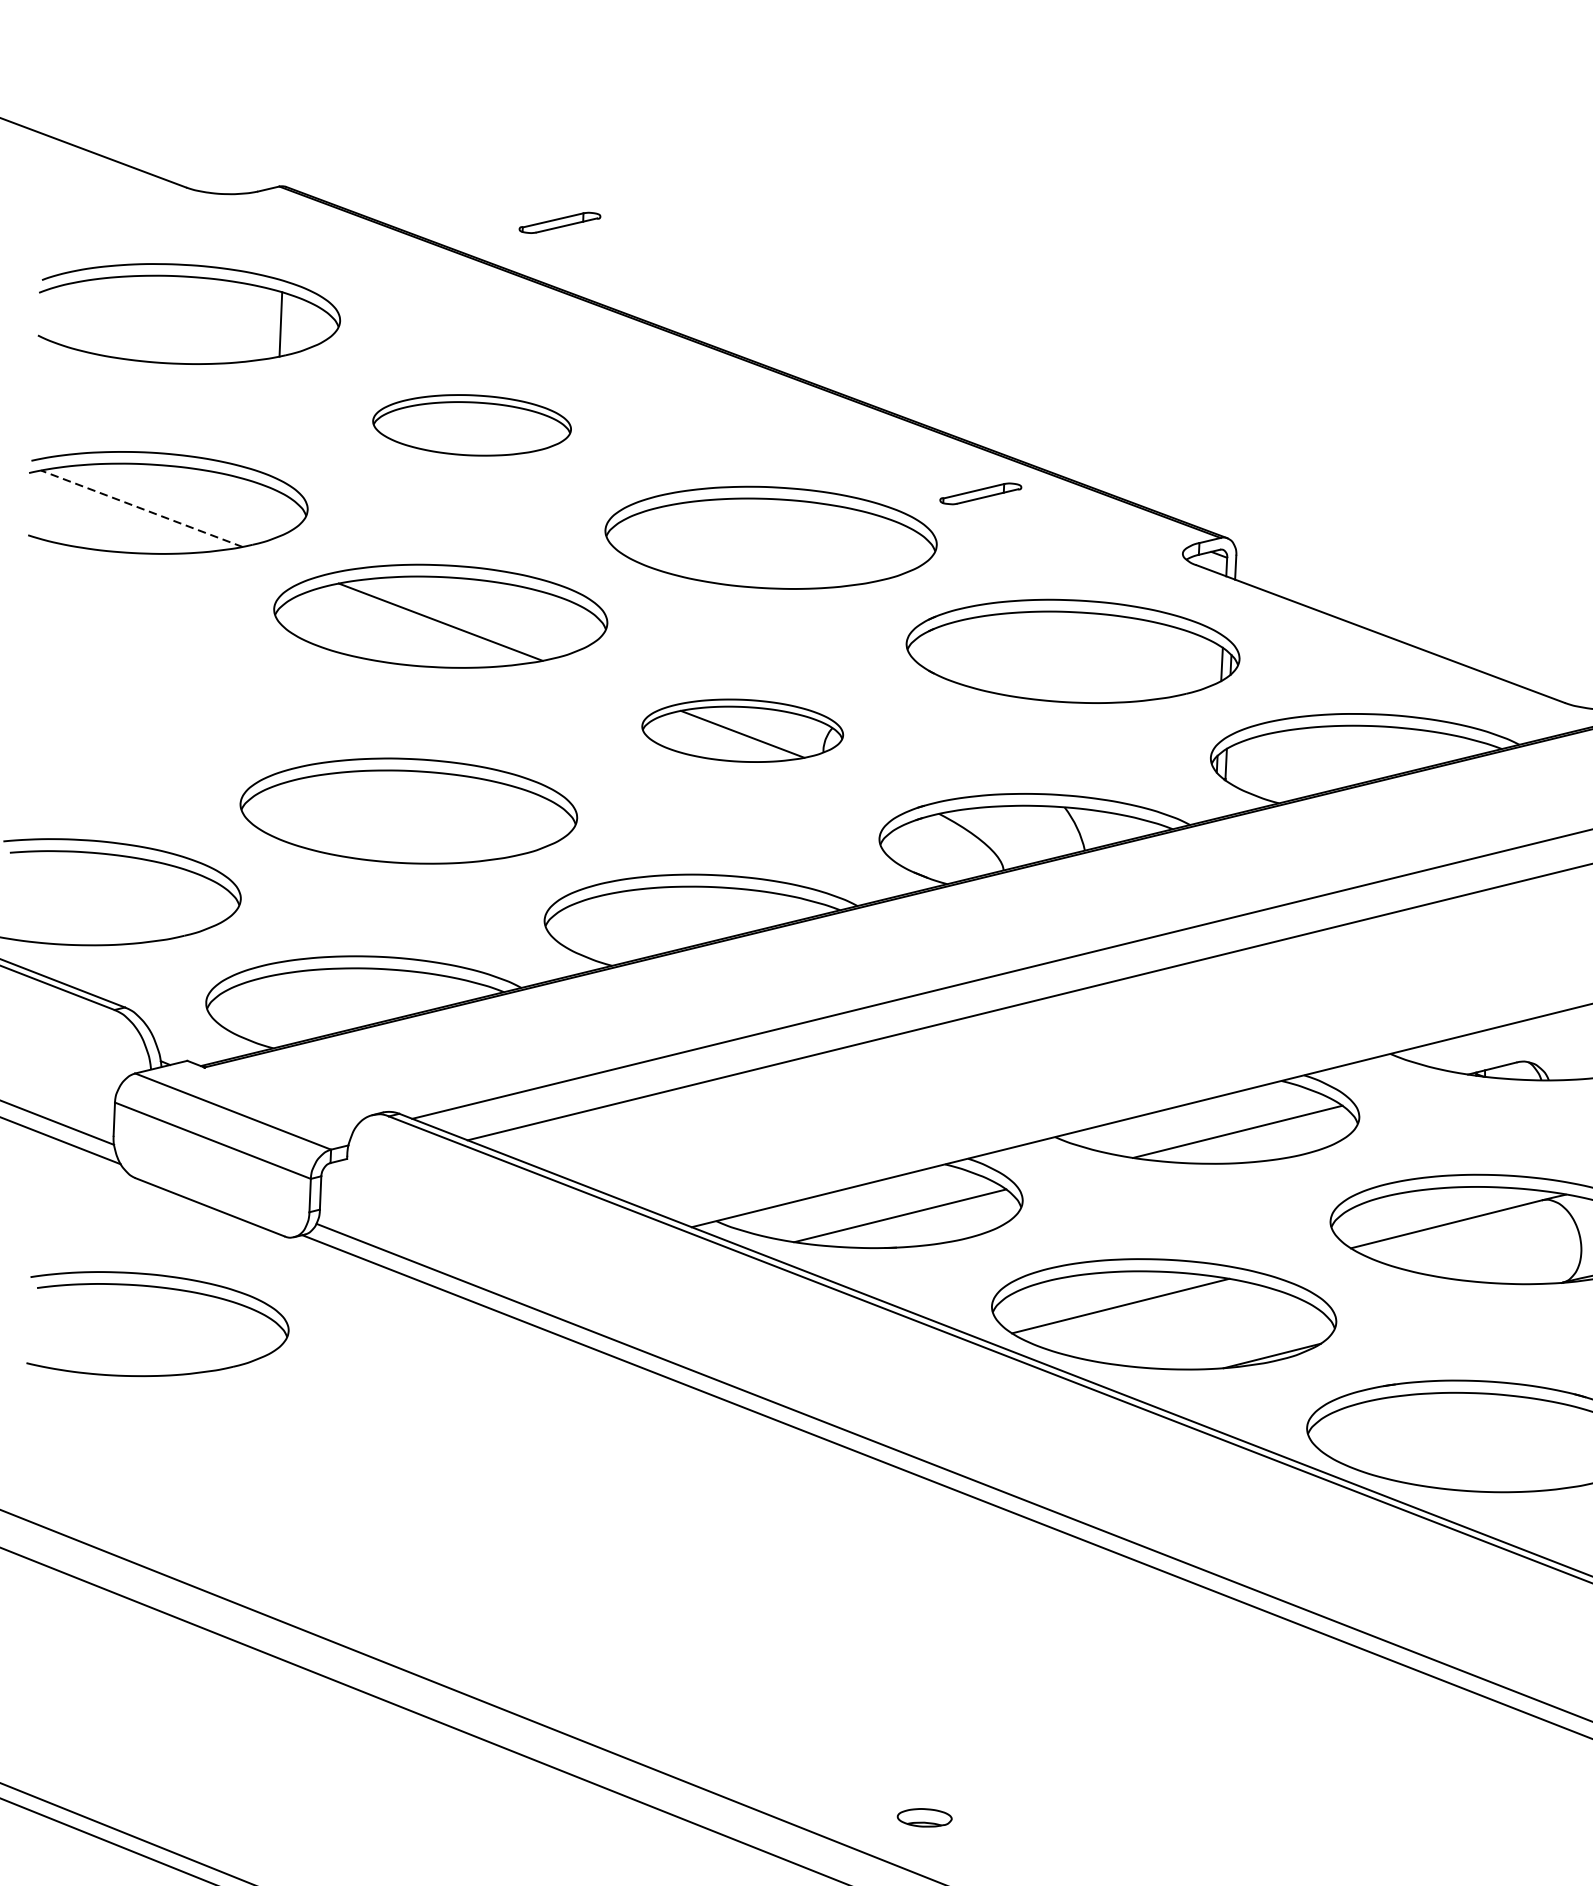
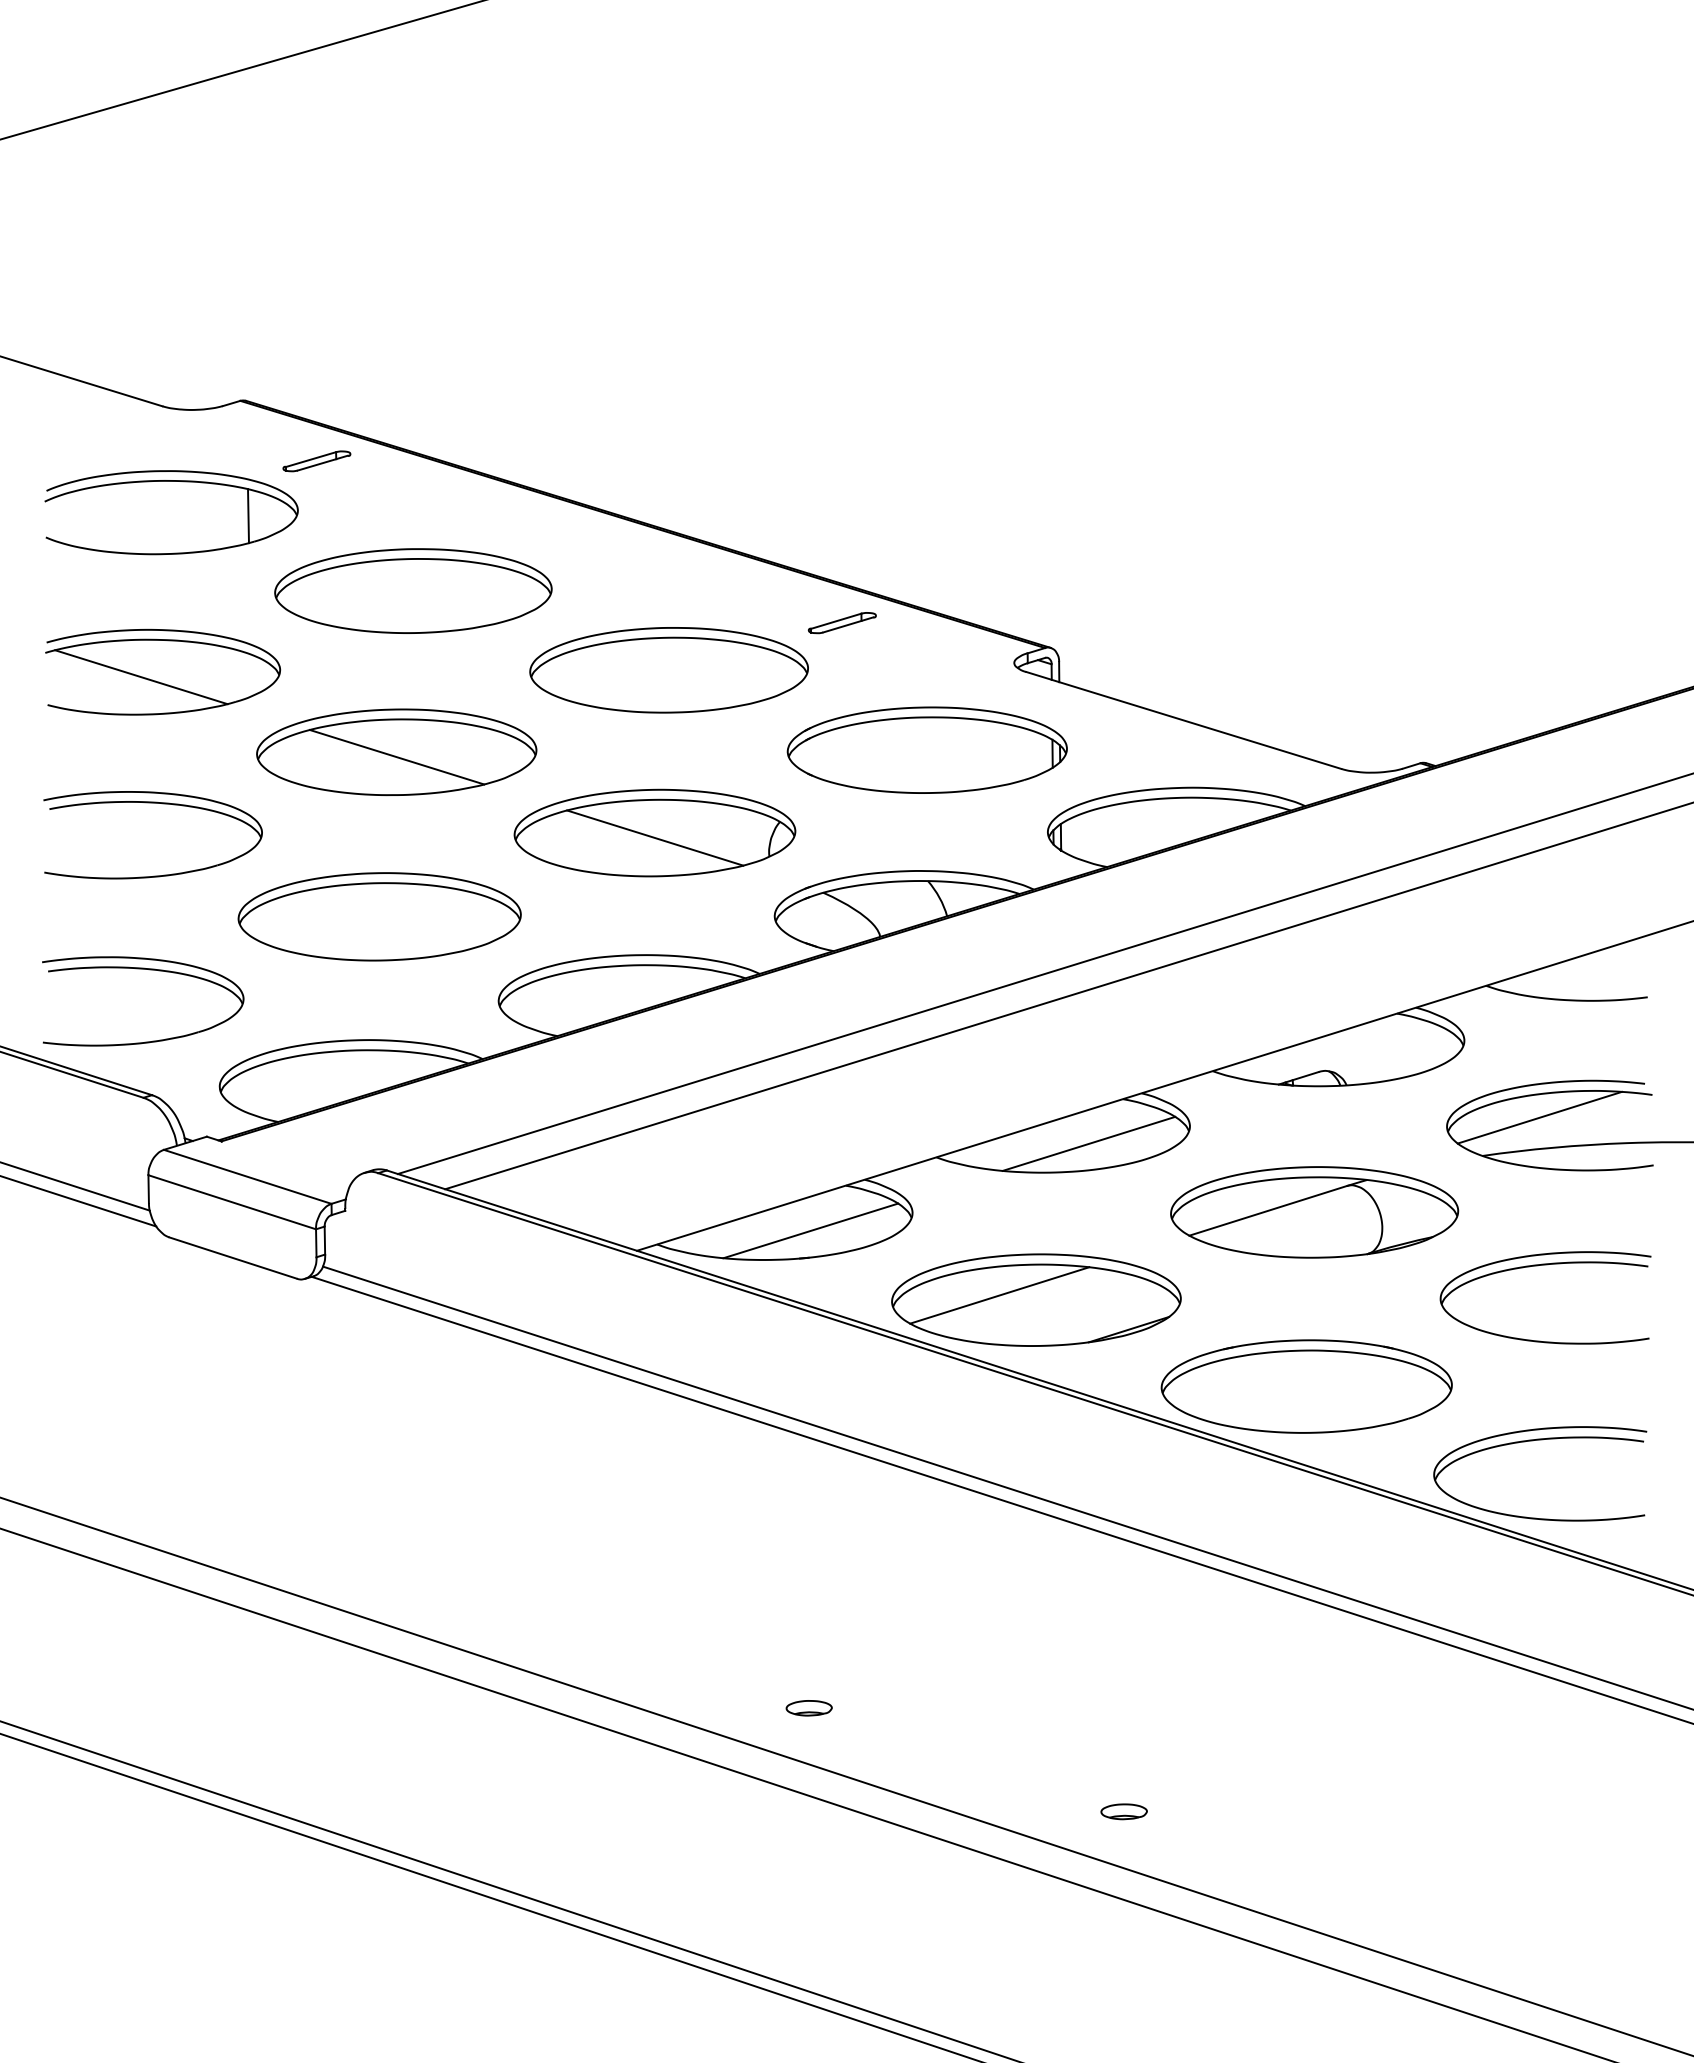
part: (559, 223) -> (316, 461), moved
part: (472, 424) -> (413, 590), size x1.67
line: (140, 509) -> (140, 677), dashed -> solid
part: (742, 730) -> (654, 832), size x1.67
part: (160, 1288) -> (152, 803), moved
part: (923, 1818) -> (808, 1708), moved

